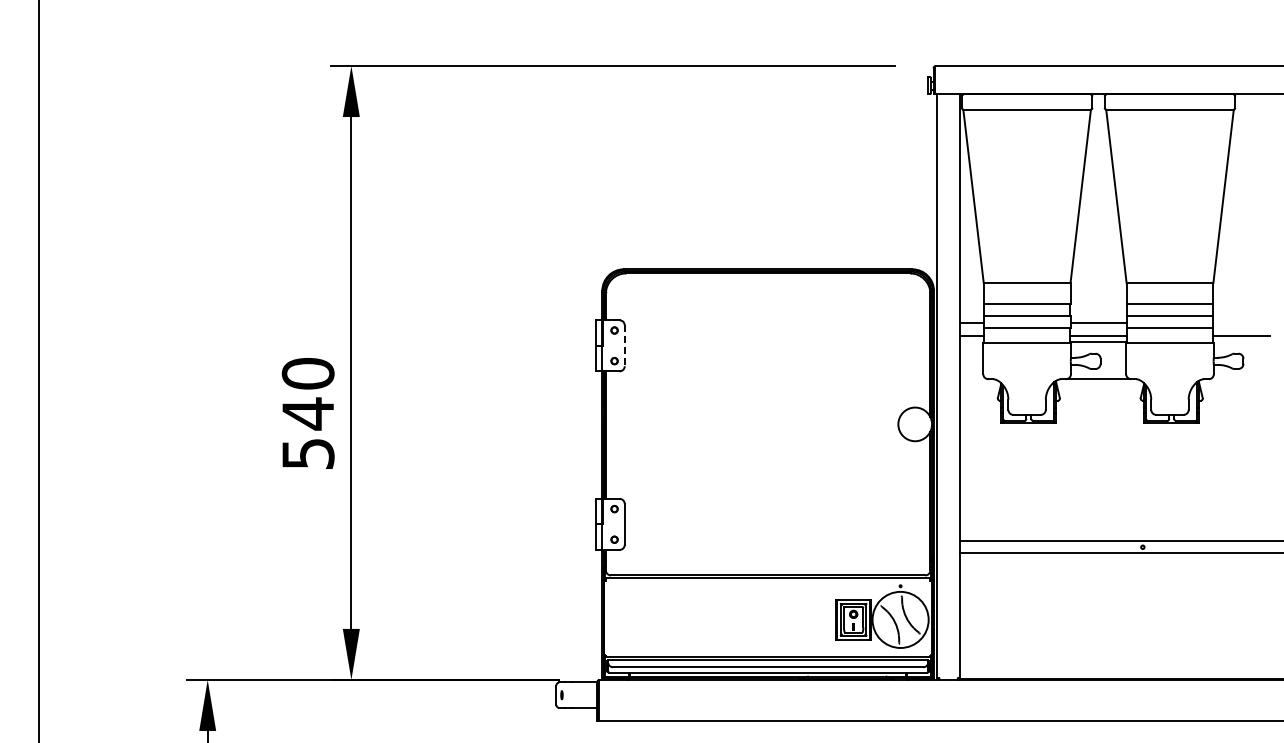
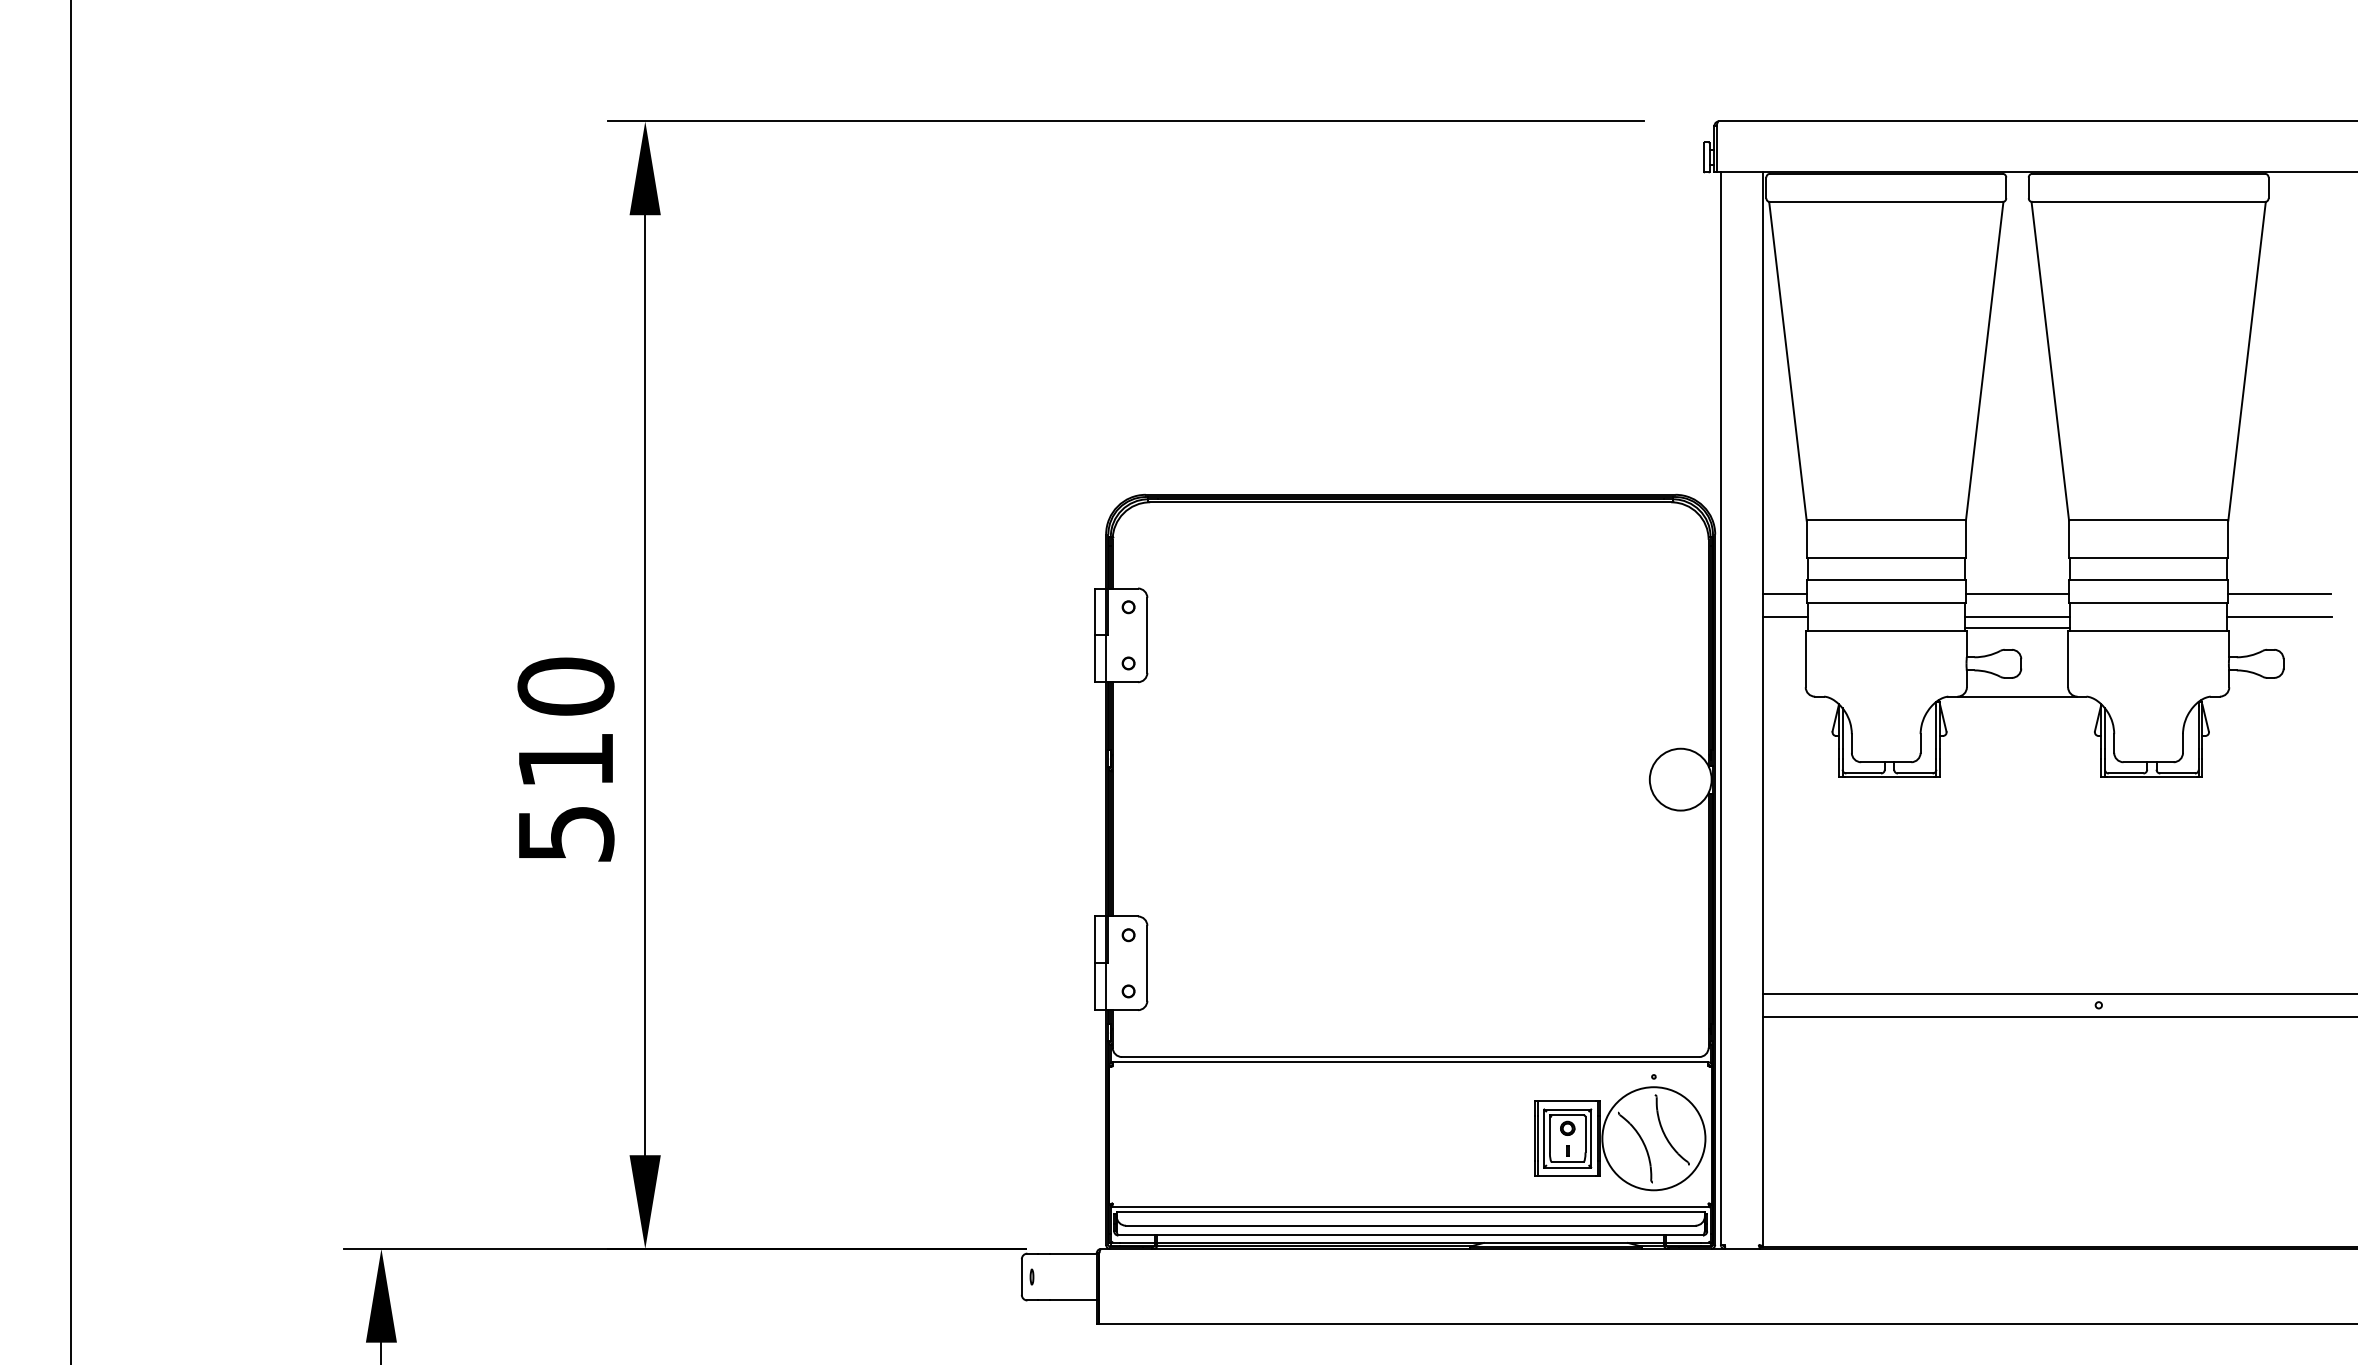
line: (1241, 323) -> (2279, 594), added
line: (624, 346) -> (1146, 636), dashed -> solid
text: (307, 413) -> (564, 759), 540 -> 510

